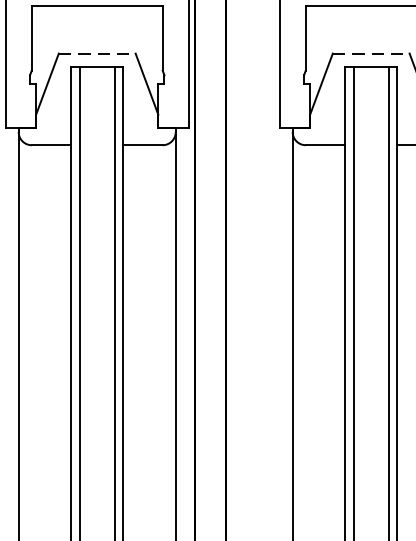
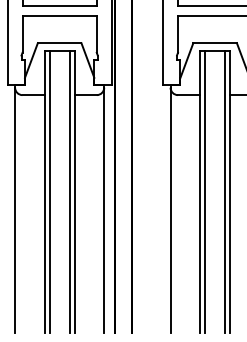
line: (96, 54) -> (59, 43), dashed -> solid
line: (371, 54) -> (215, 43), dashed -> solid

